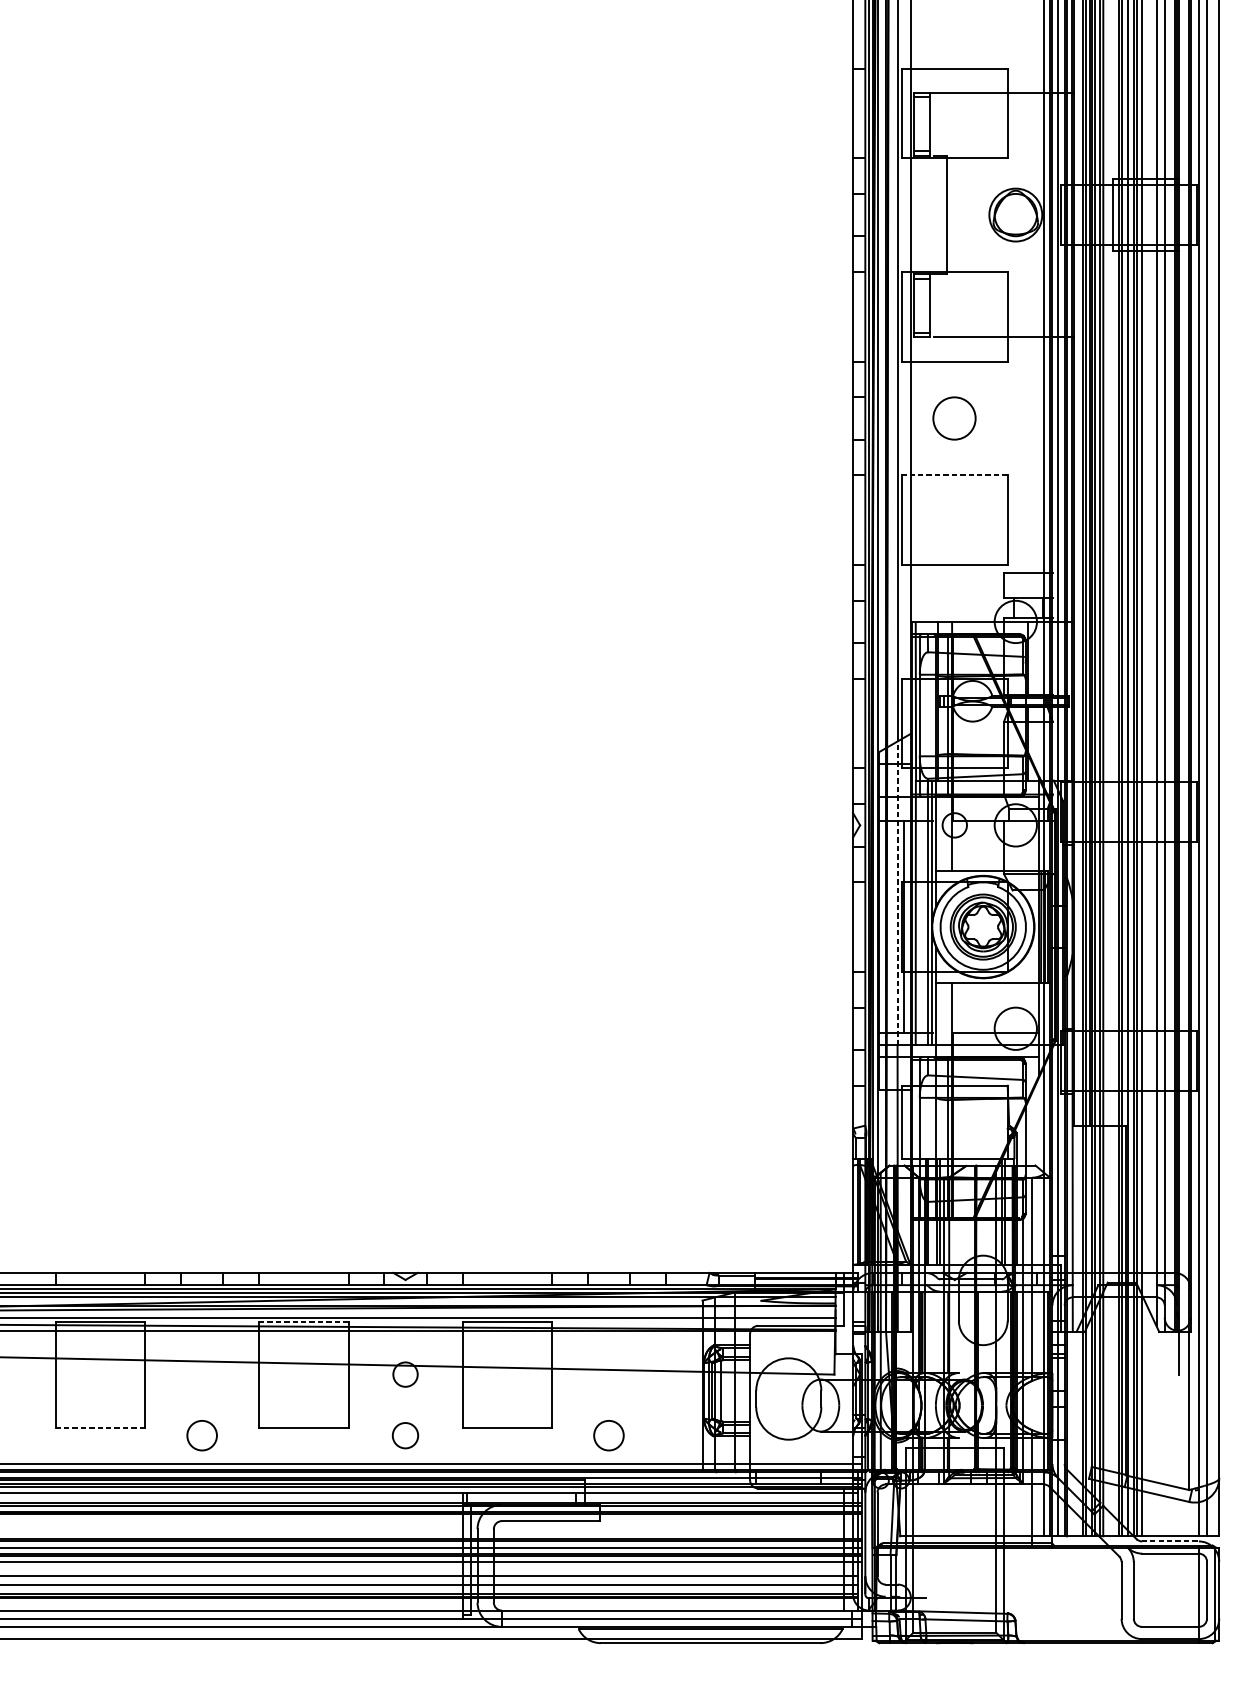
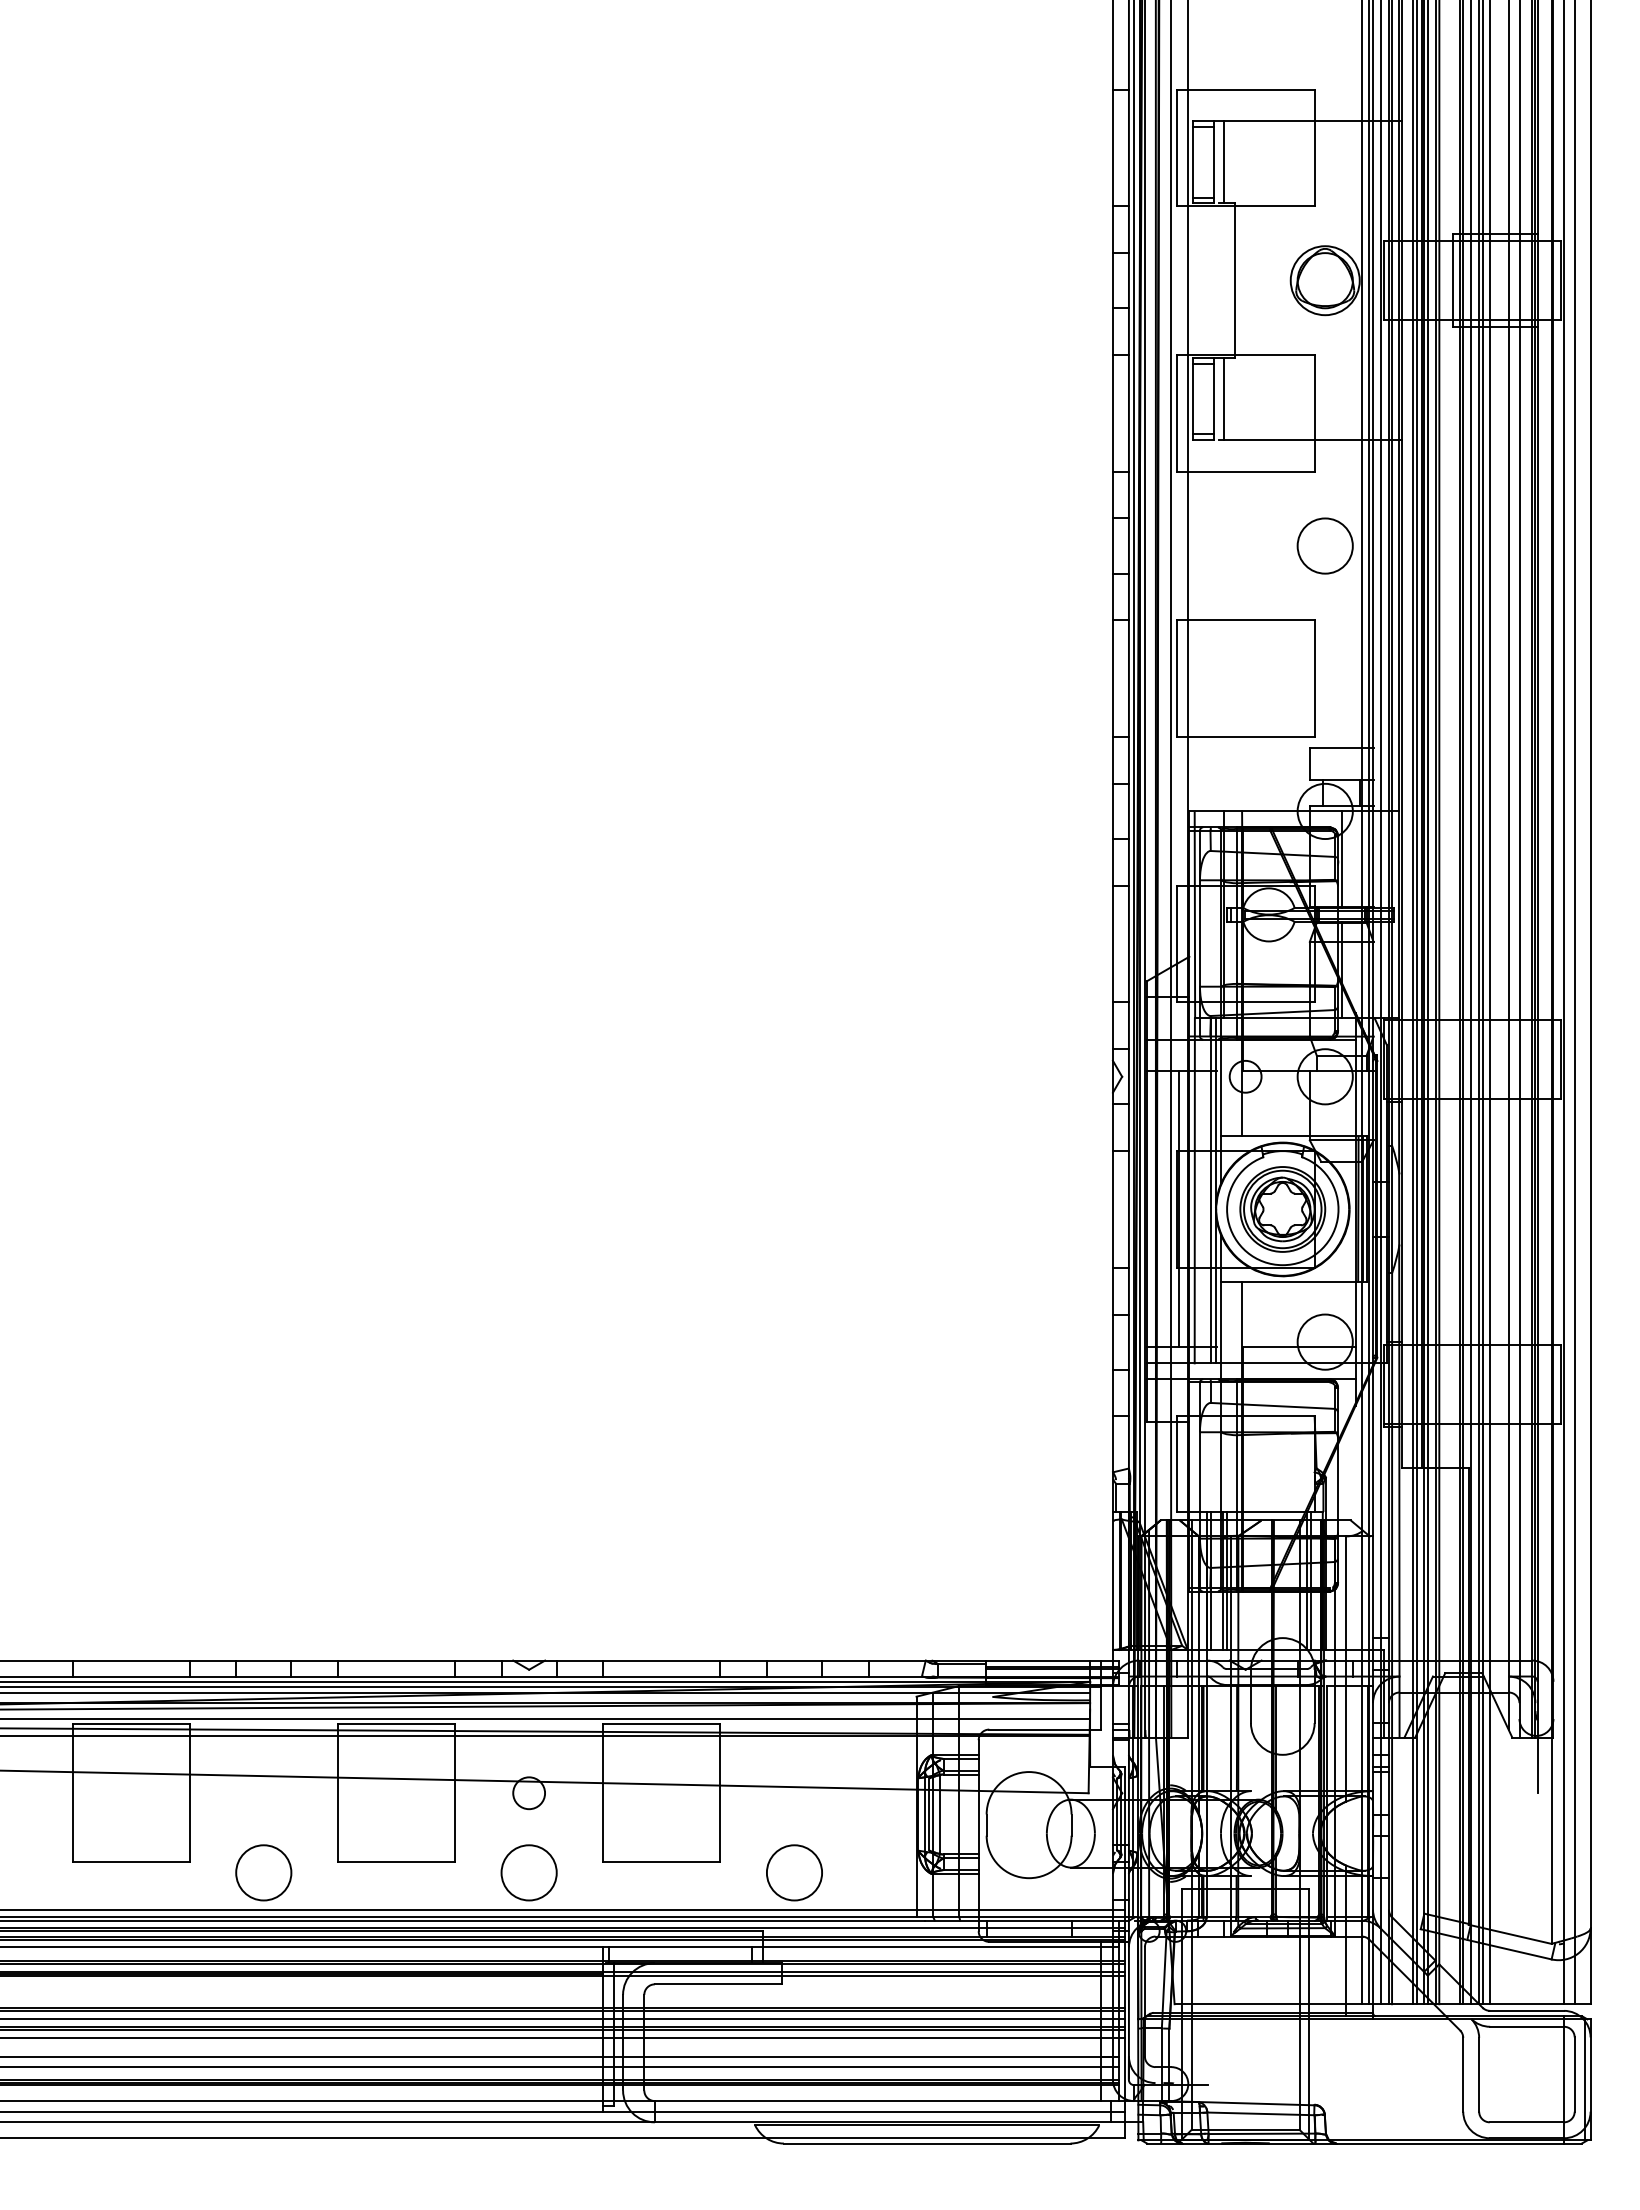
line: (938, 124) -> (1224, 162), added
line: (938, 305) -> (1224, 398), added
circle: (953, 418) -> (1324, 545), moved
line: (954, 475) -> (1245, 620), dashed -> solid
line: (897, 892) -> (1171, 1164), dashed -> solid
line: (303, 1321) -> (395, 1724), dashed -> solid
line: (99, 1427) -> (130, 1862), dashed -> solid
circle: (201, 1435) -> (263, 1872), size x1.43
circle: (405, 1435) -> (528, 1872), size x1.67
circle: (608, 1435) -> (794, 1872), size x1.43
line: (1170, 1541) -> (1527, 2010), dashed -> solid

